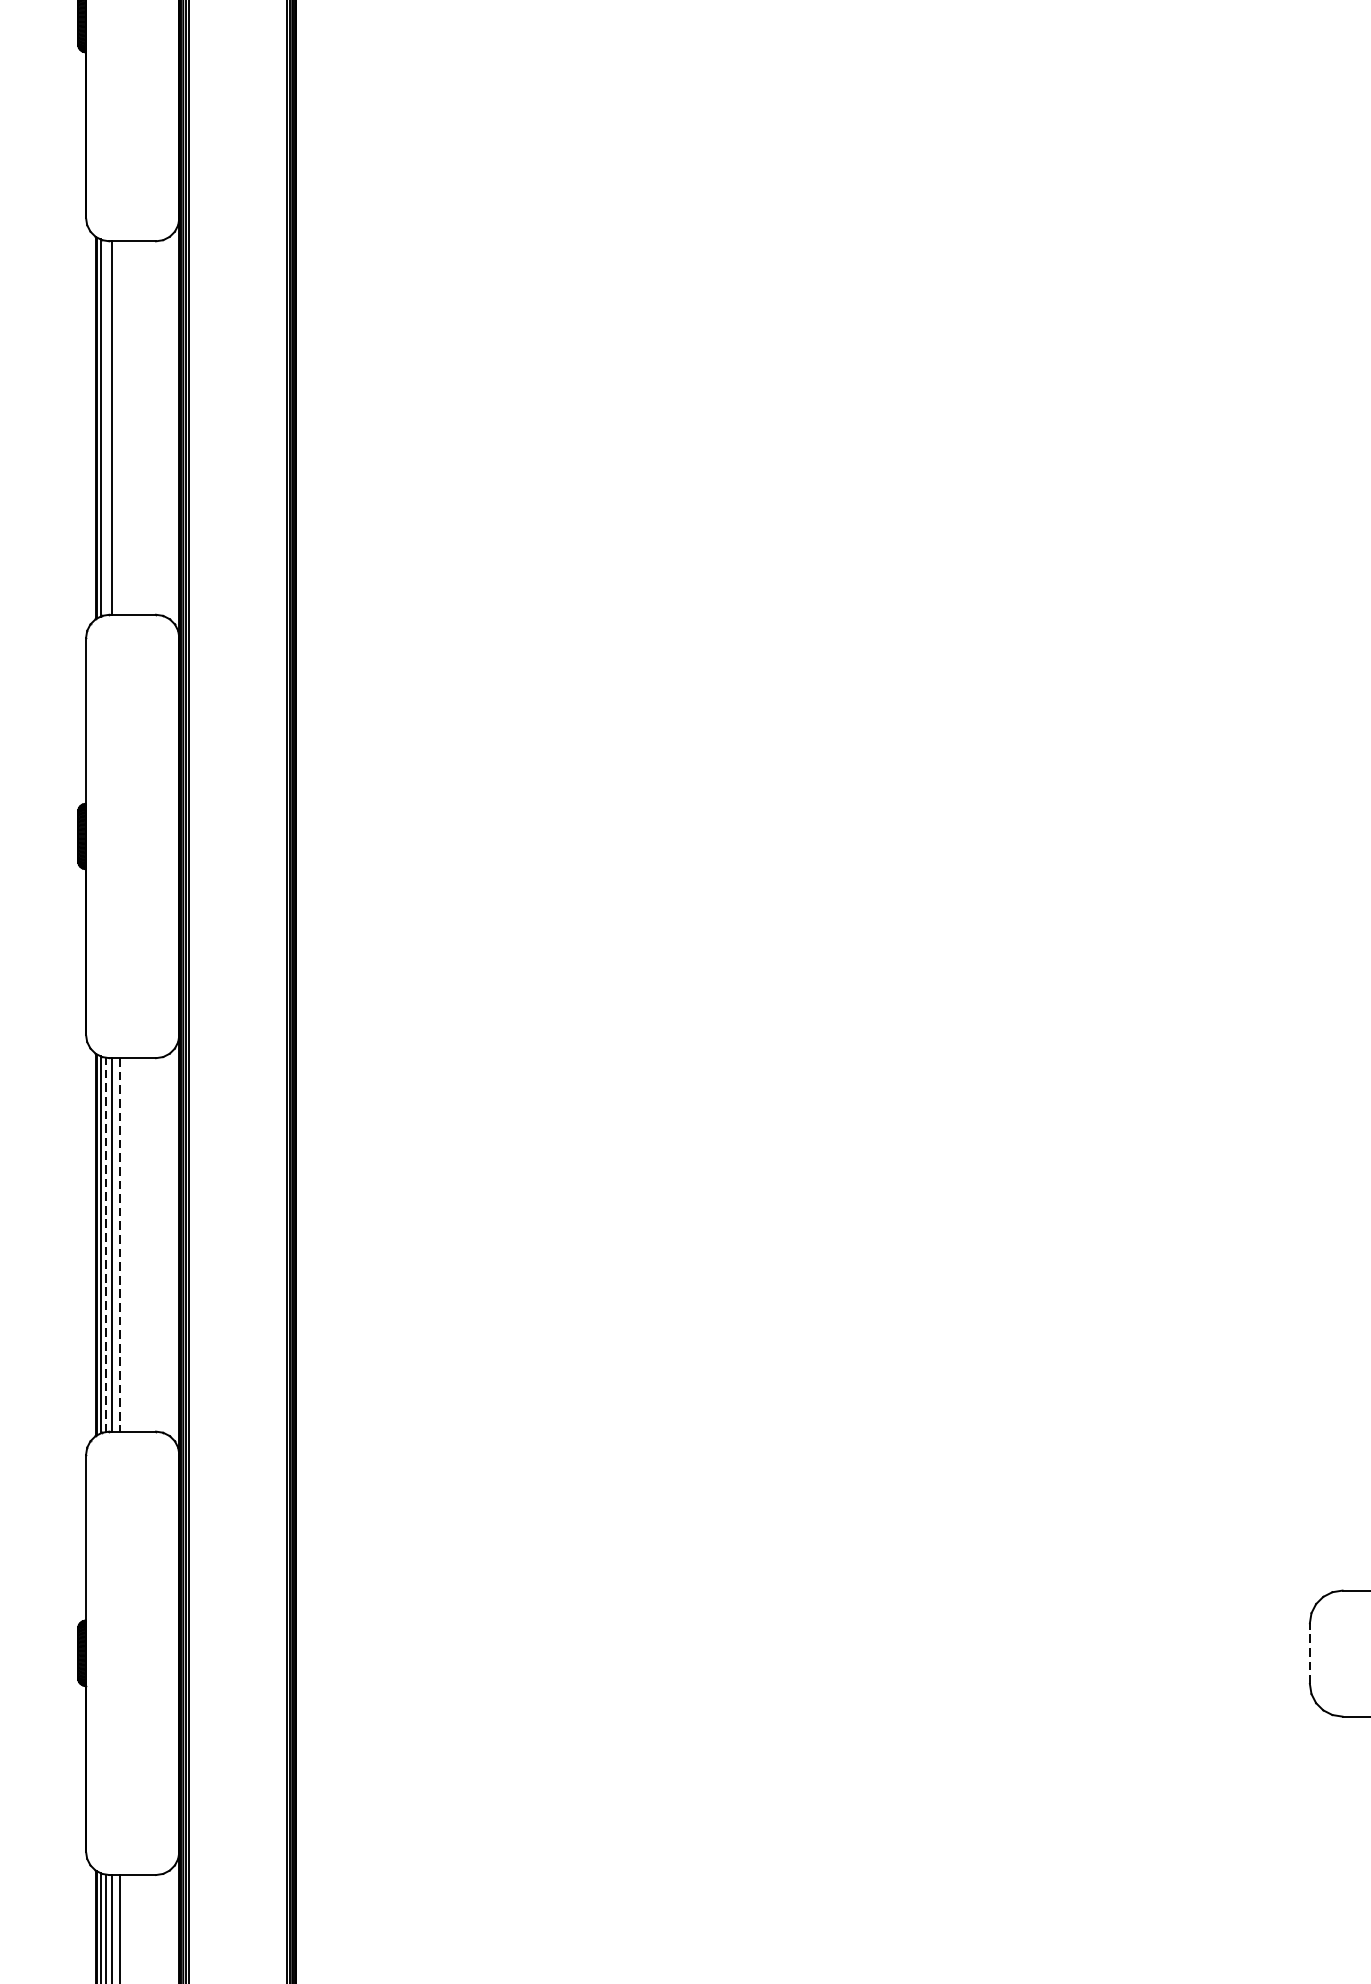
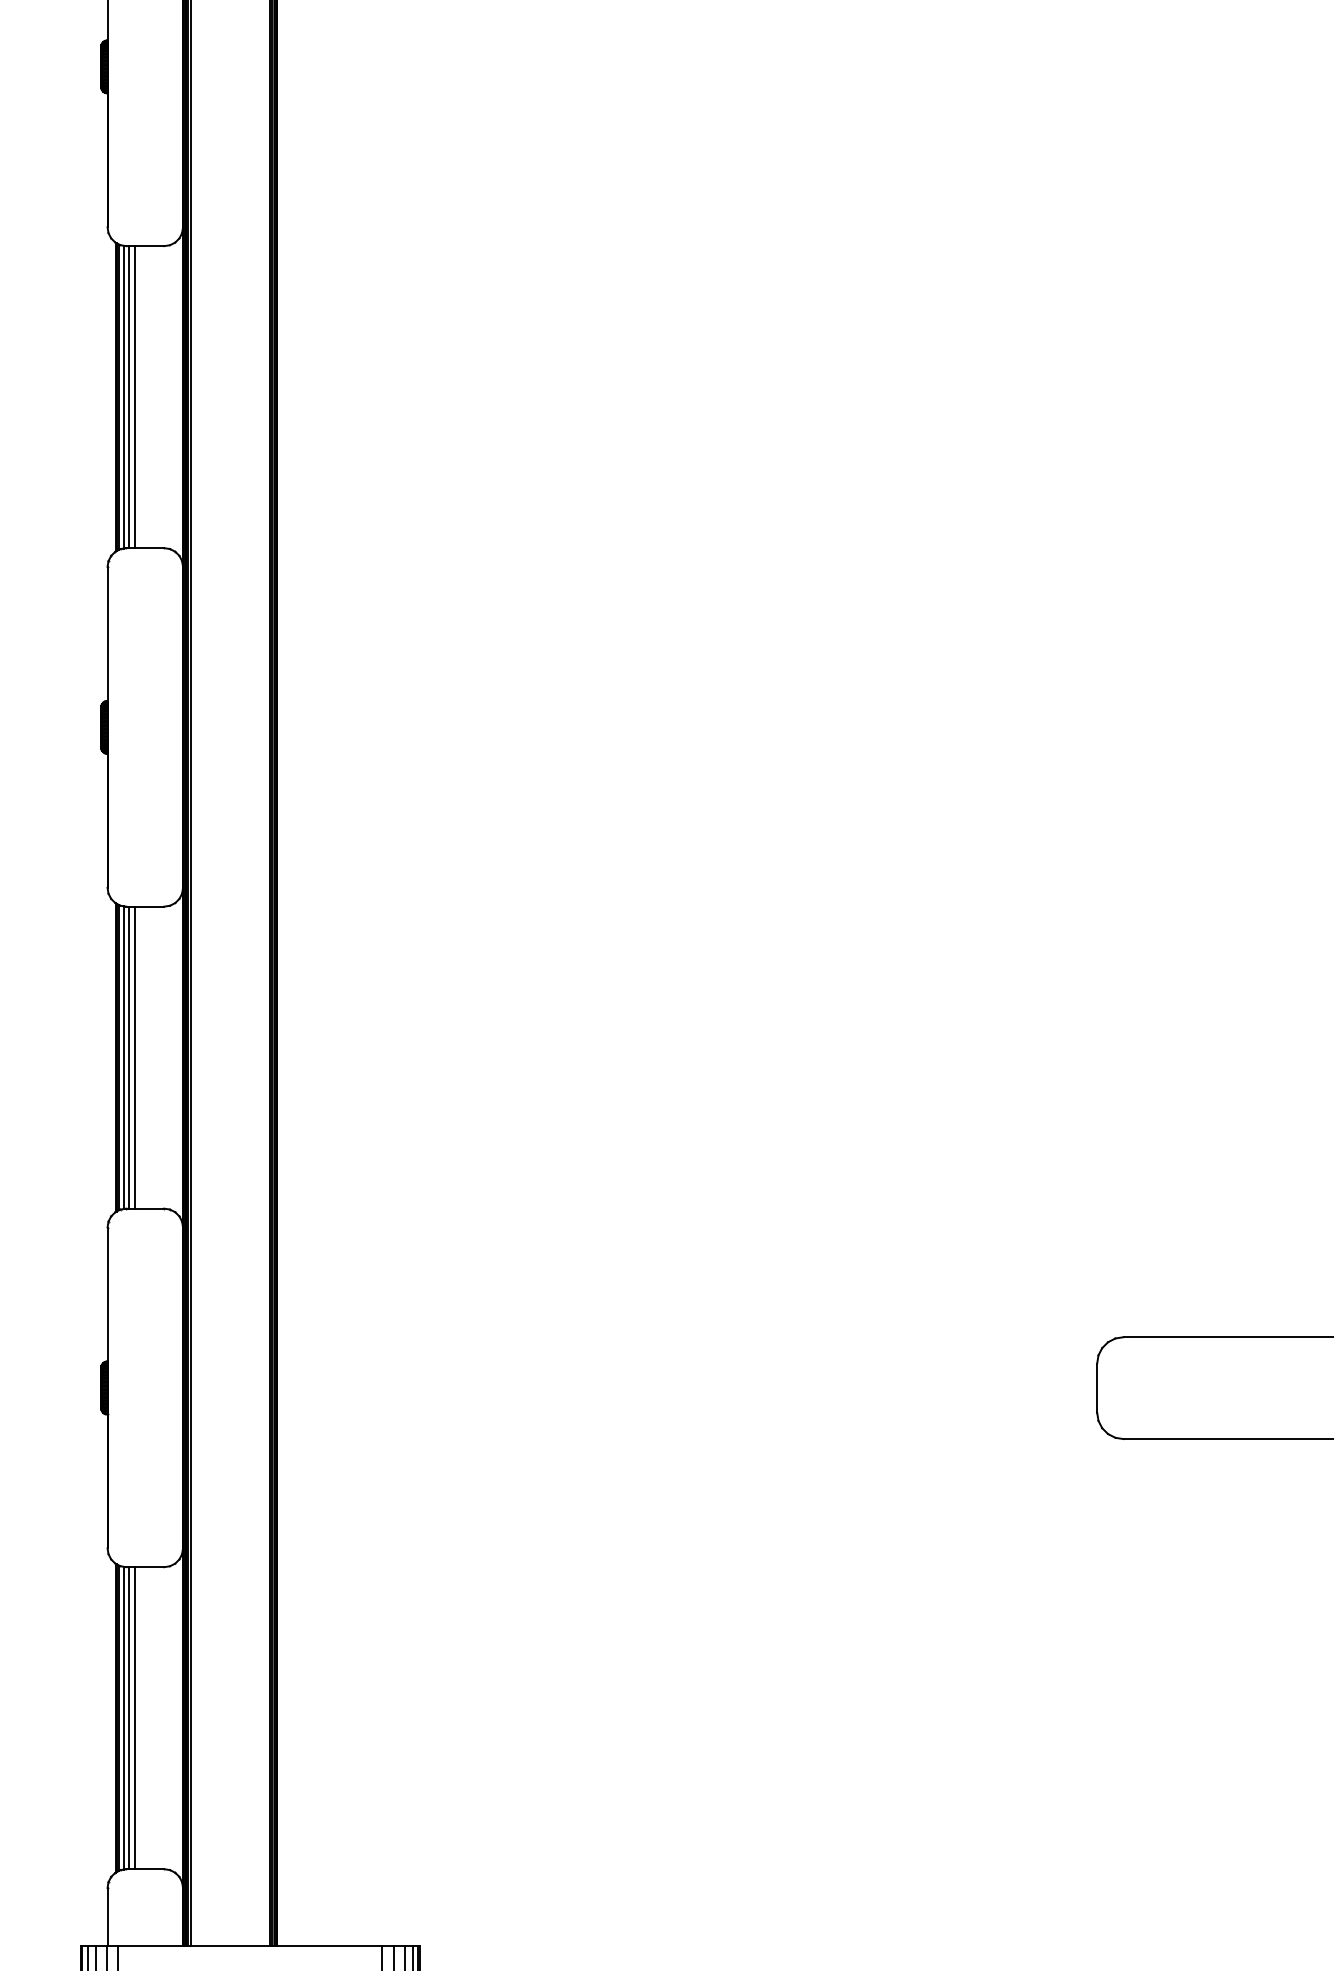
line: (105, 427) -> (123, 396), added
line: (119, 428) -> (134, 397), added
line: (105, 1244) -> (123, 1057), dashed -> solid
line: (119, 1244) -> (134, 1057), dashed -> solid
line: (1310, 1654) -> (1097, 1388), dashed -> solid

